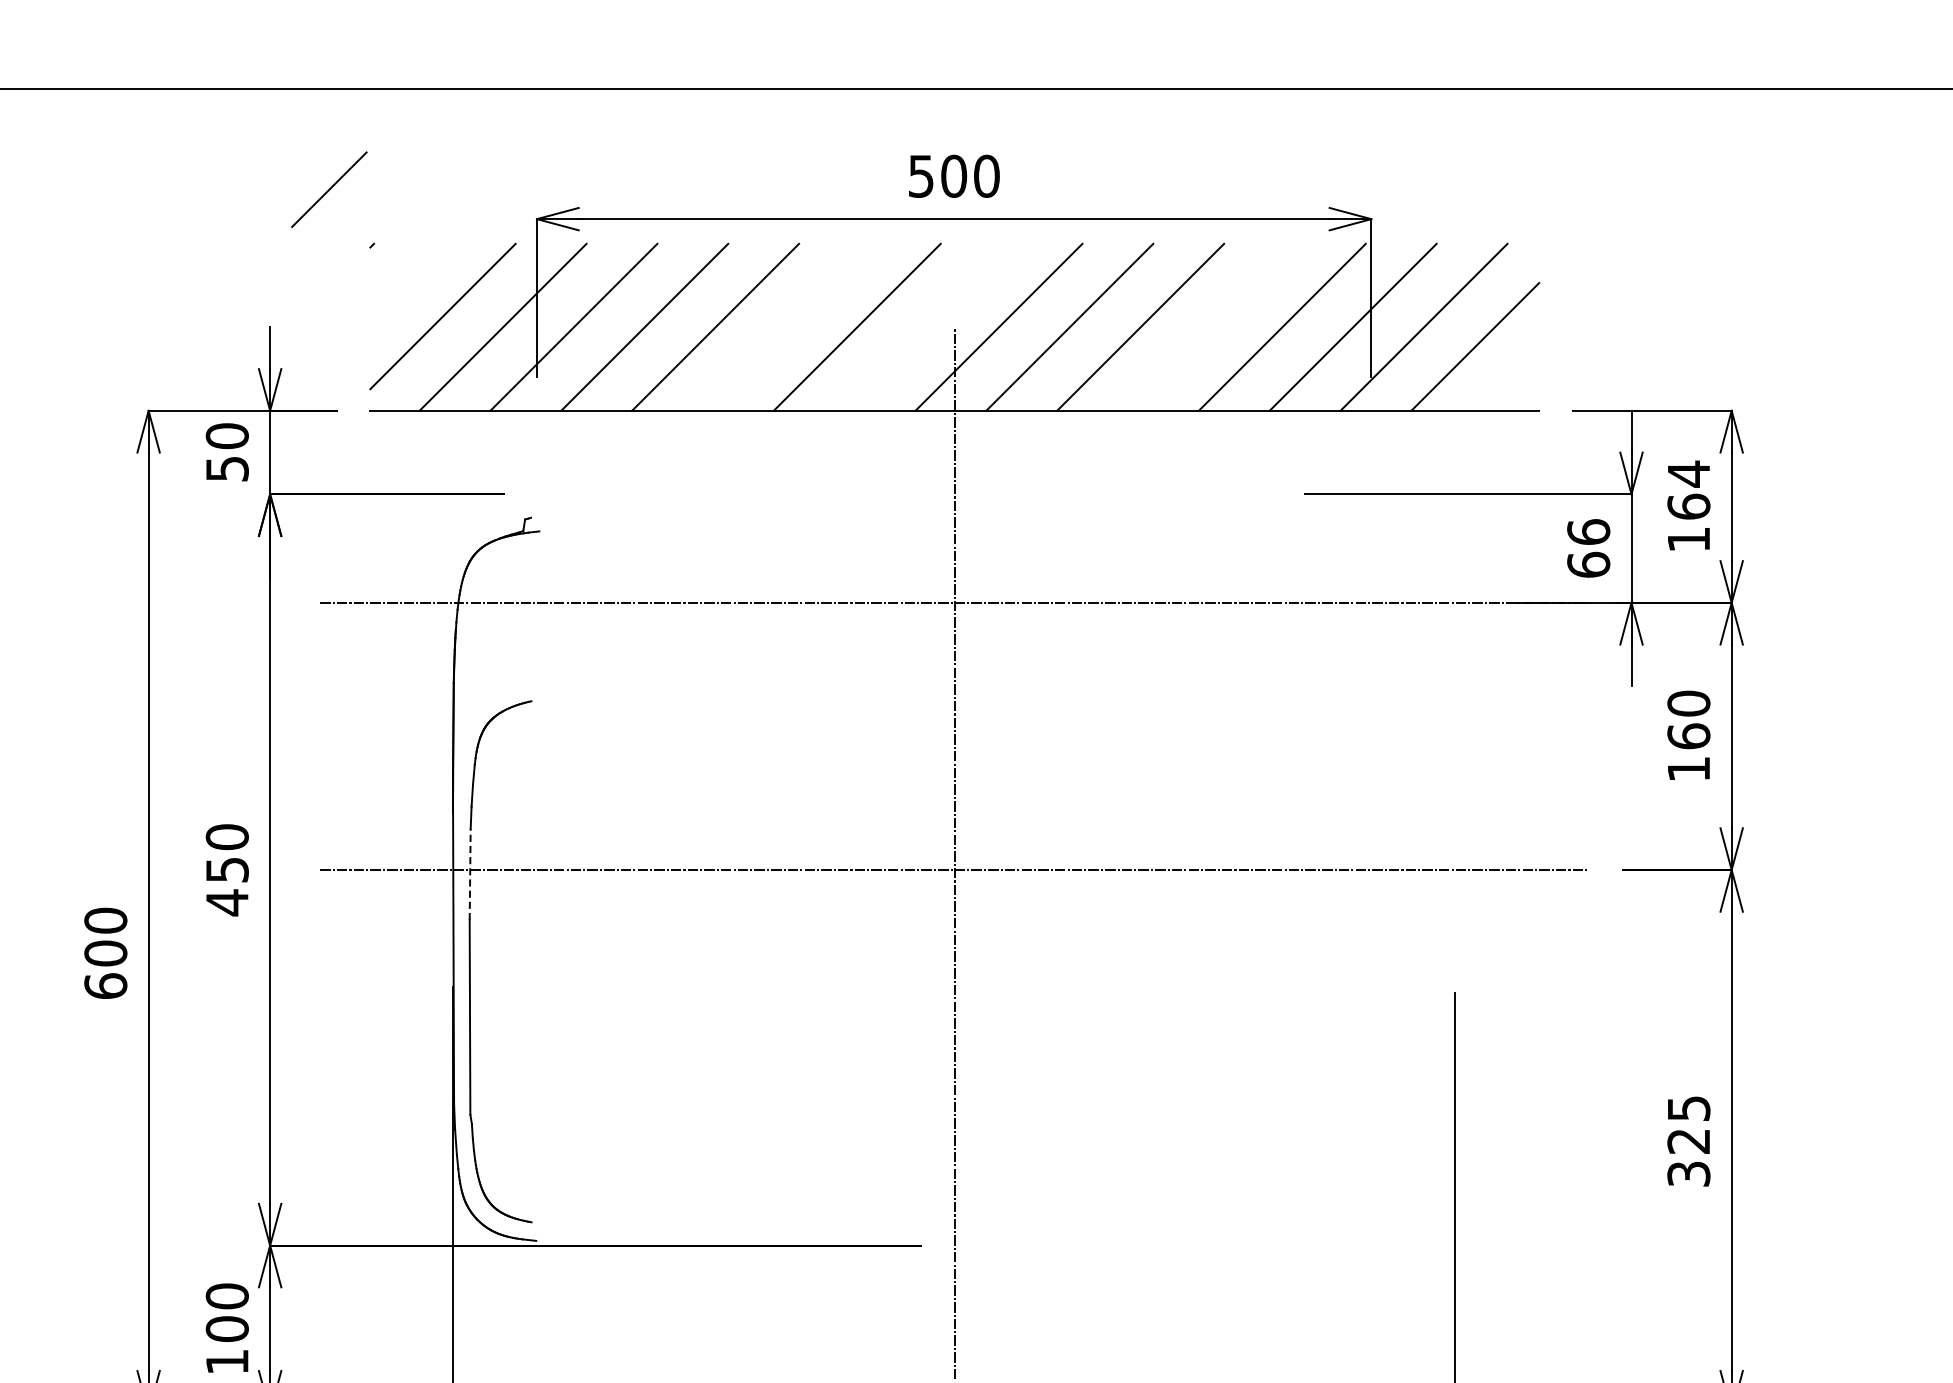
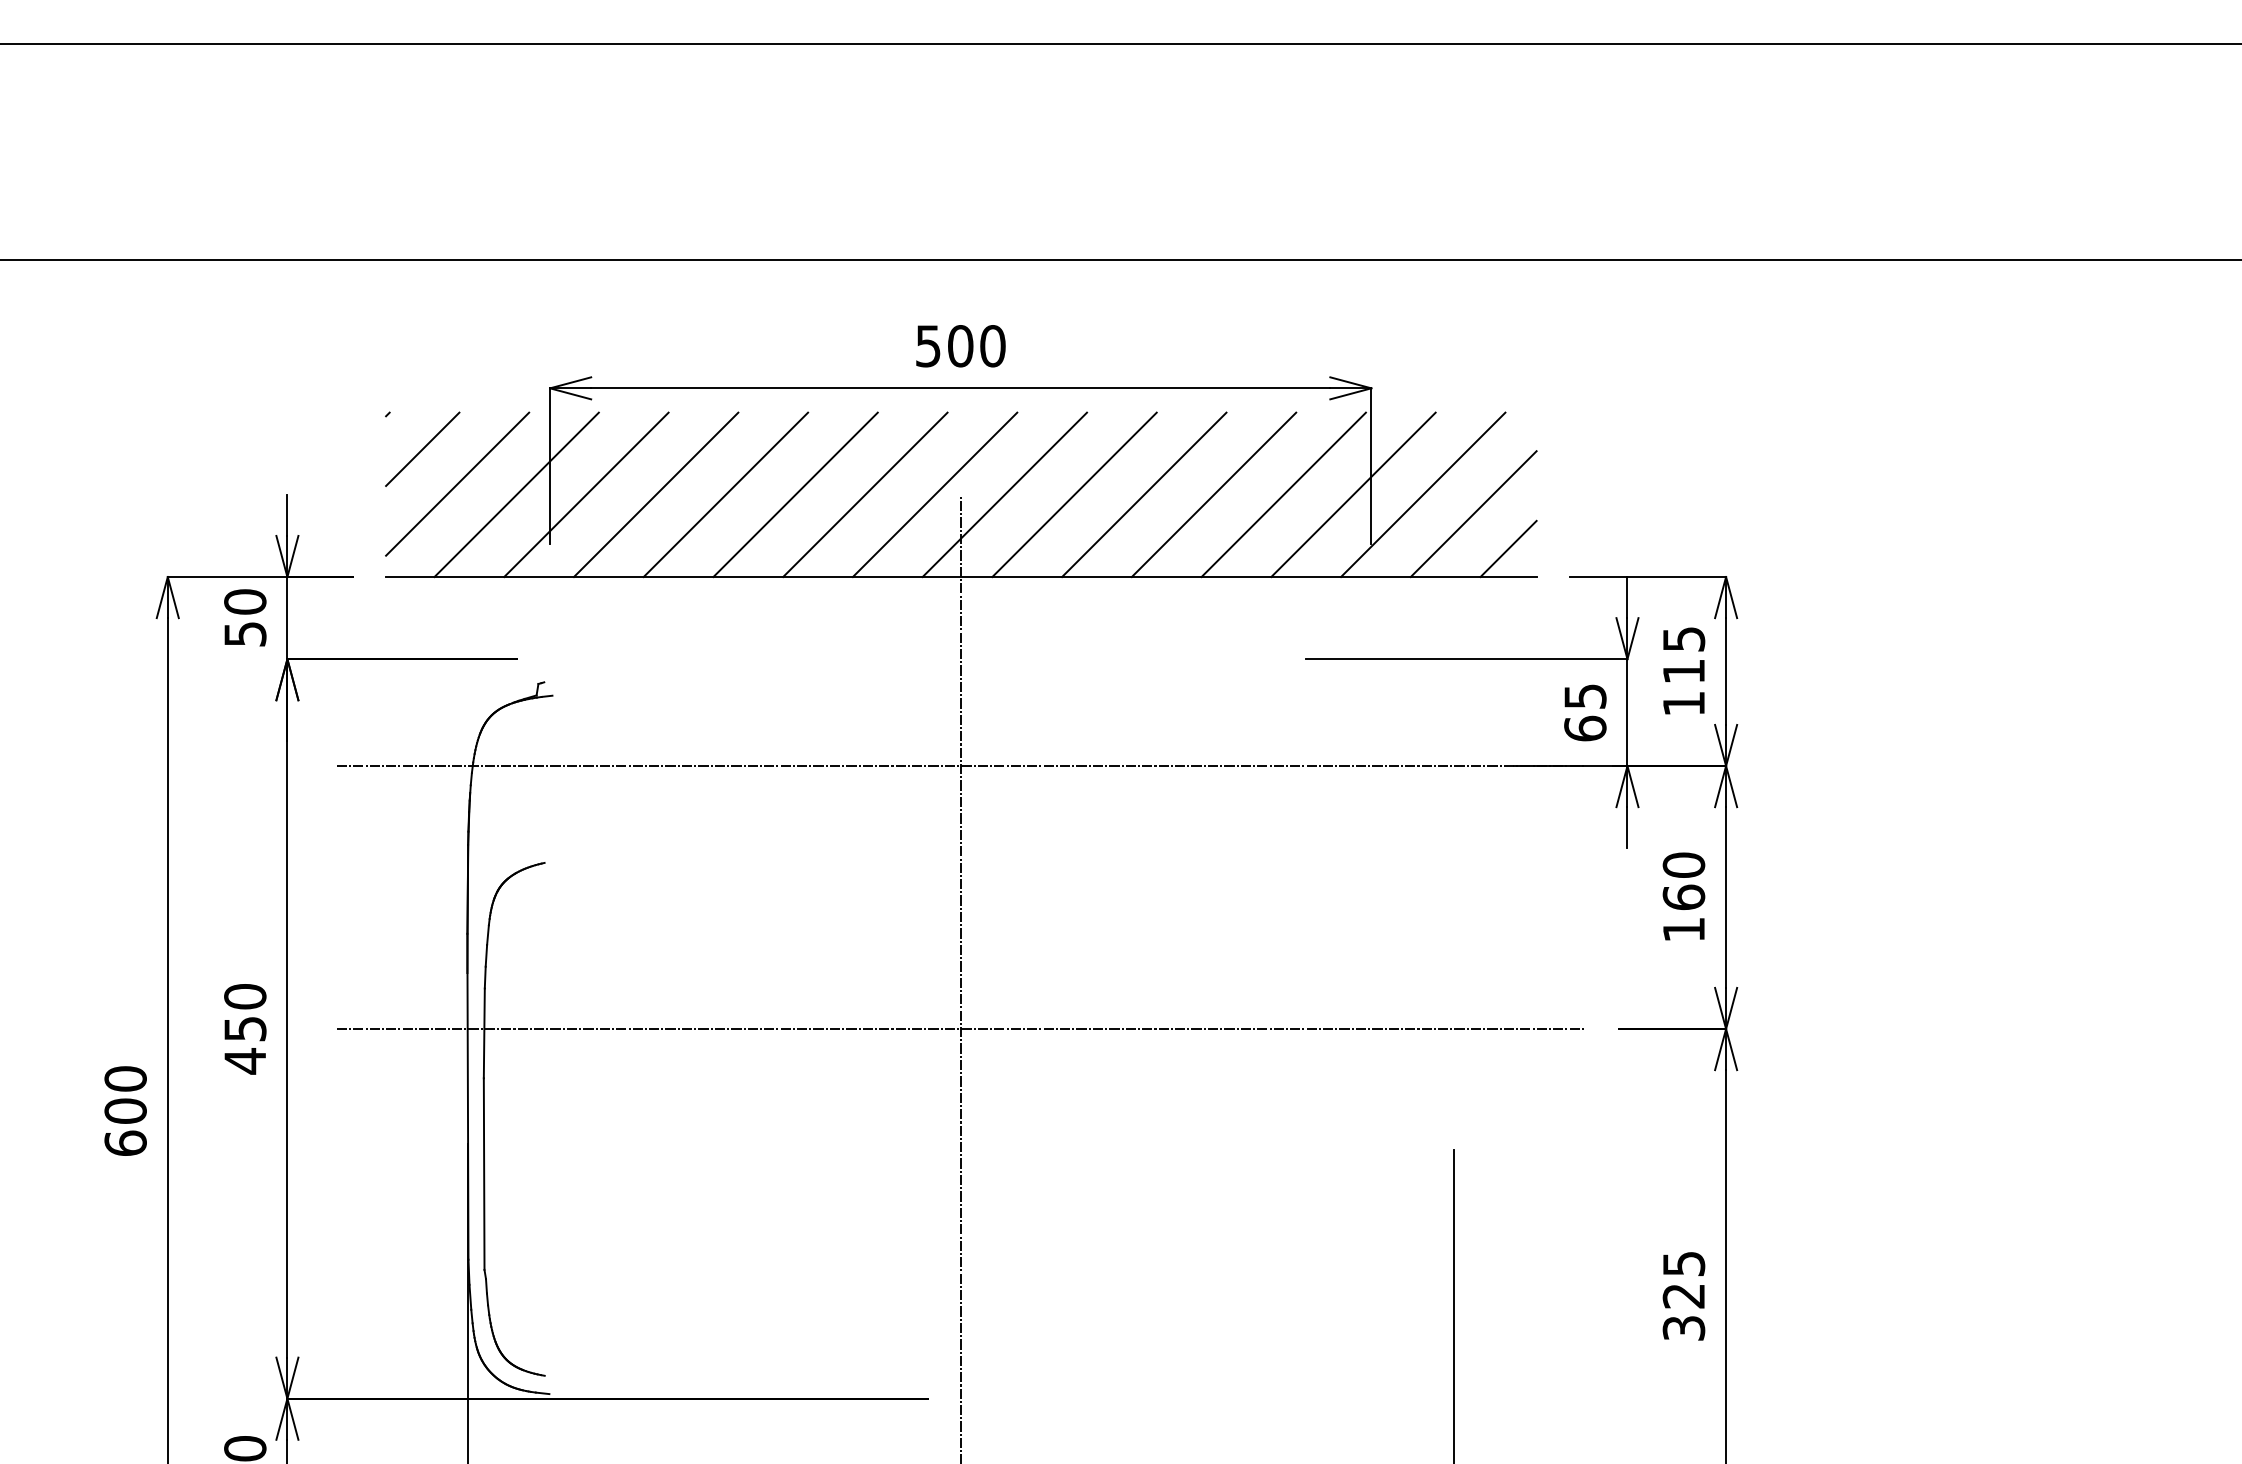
line: (329, 188) -> (422, 448), moved
line: (786, 326) -> (795, 494), added
line: (927, 326) -> (934, 494), added
line: (1210, 326) -> (1213, 494), added
line: (1510, 381) -> (1508, 548), added
text: (1688, 490) -> (1683, 655), 164 -> 115
text: (1588, 531) -> (1585, 695), 66 -> 65
line: (470, 874) -> (484, 1033), dashed -> solid

